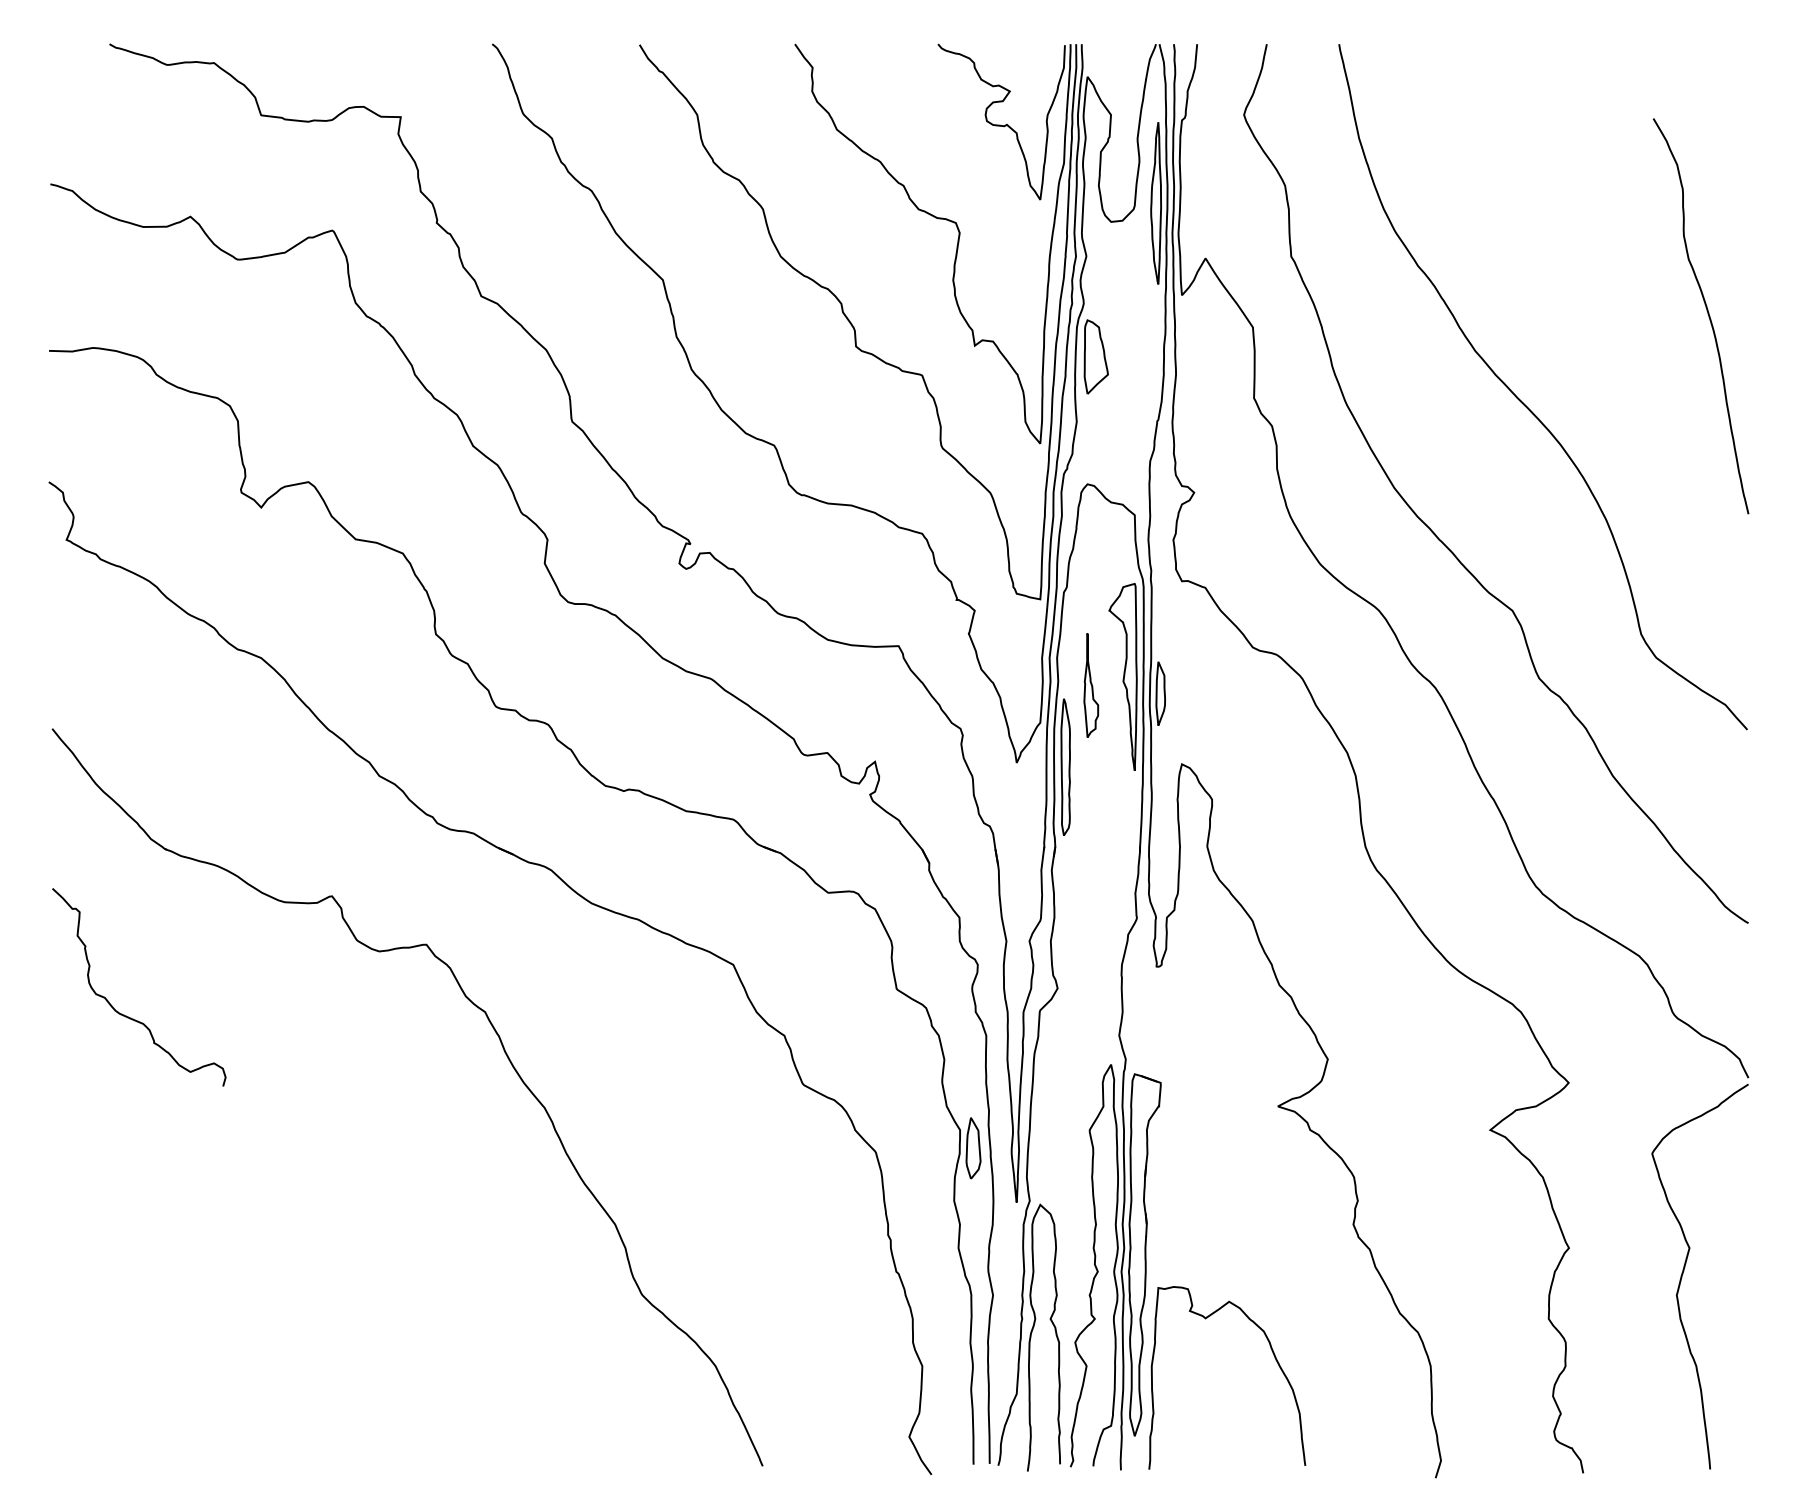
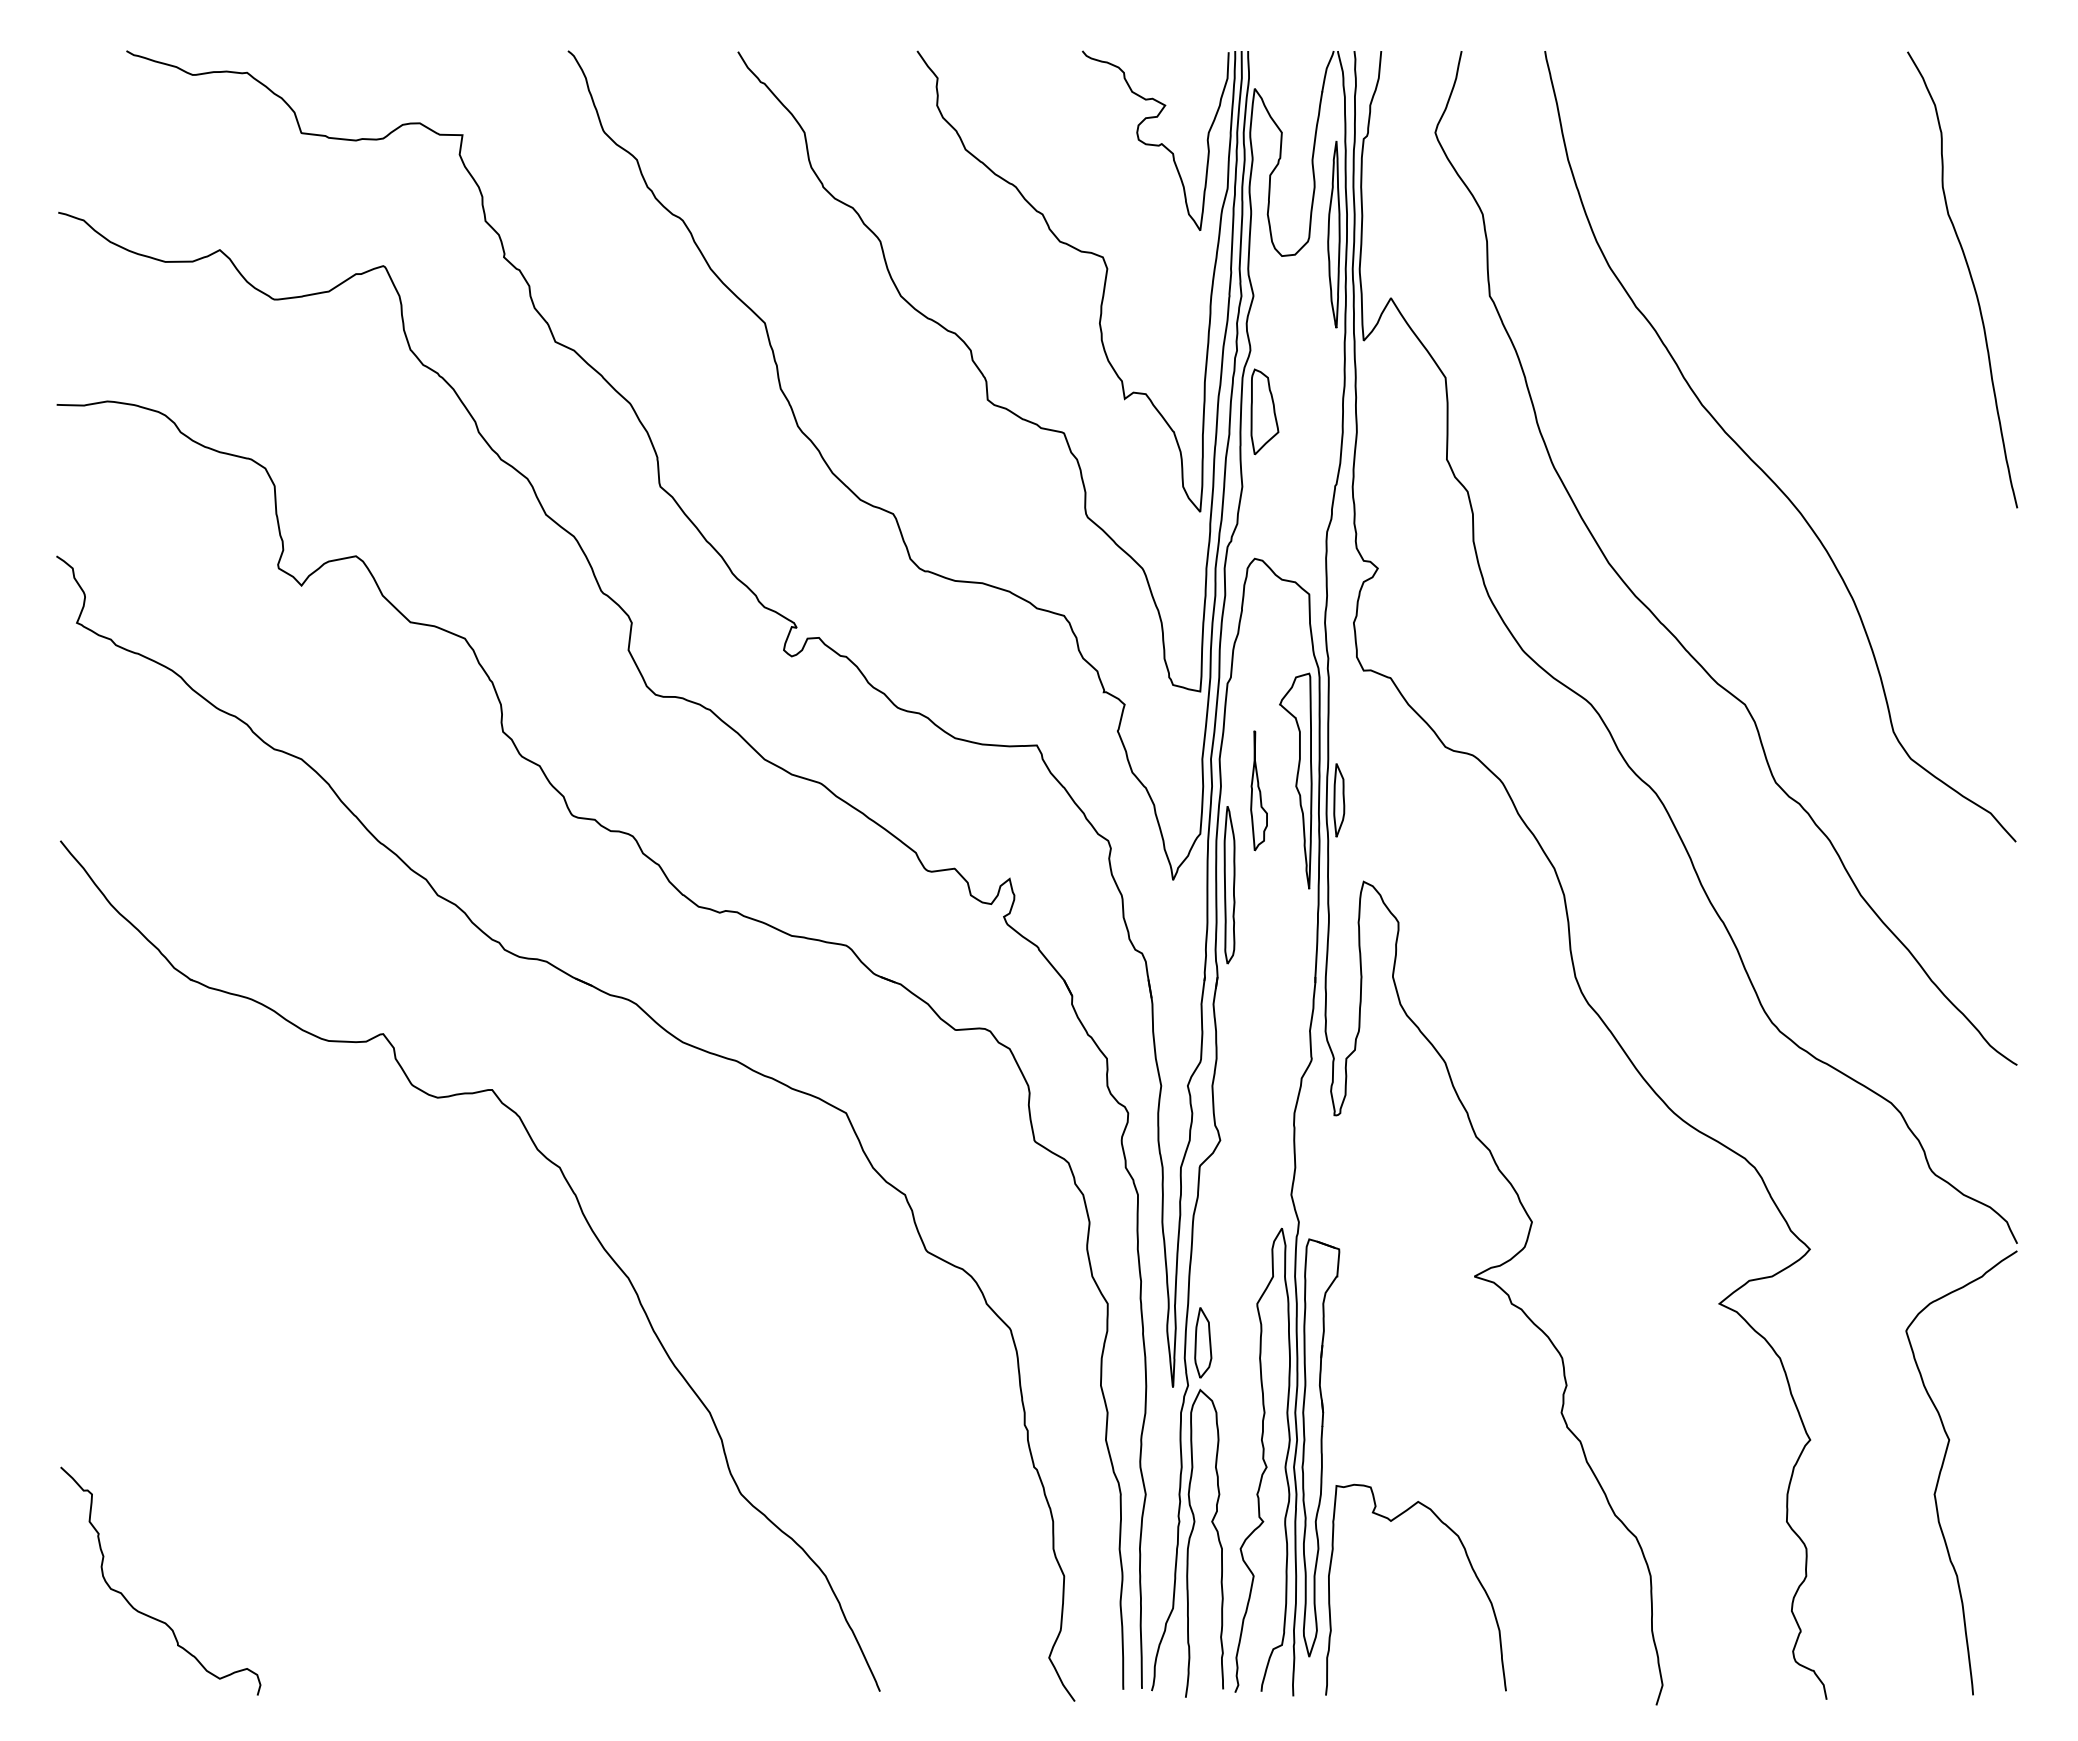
curve: (1707, 312) -> (1969, 275), moved
curve: (124, 1014) -> (143, 1612), moved
part: (973, 1148) -> (1203, 1342), moved

